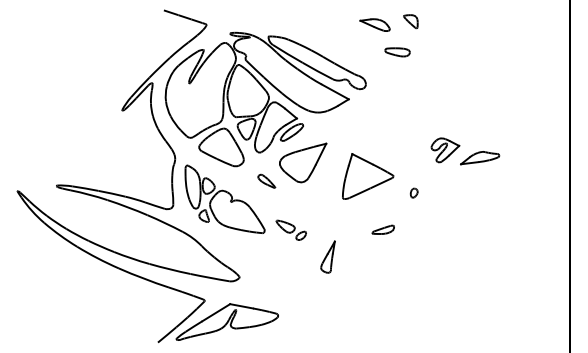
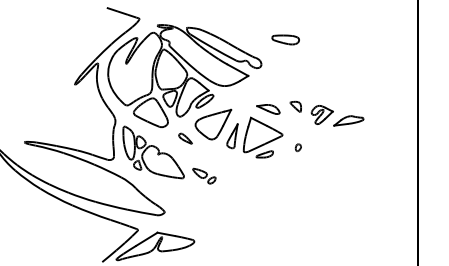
part: (410, 21) -> (295, 106), moved
part: (374, 24) -> (268, 108), moved
part: (397, 52) -> (285, 40), size x1.43
part: (382, 229) -> (264, 154), moved
part: (327, 256) -> (232, 135), moved

